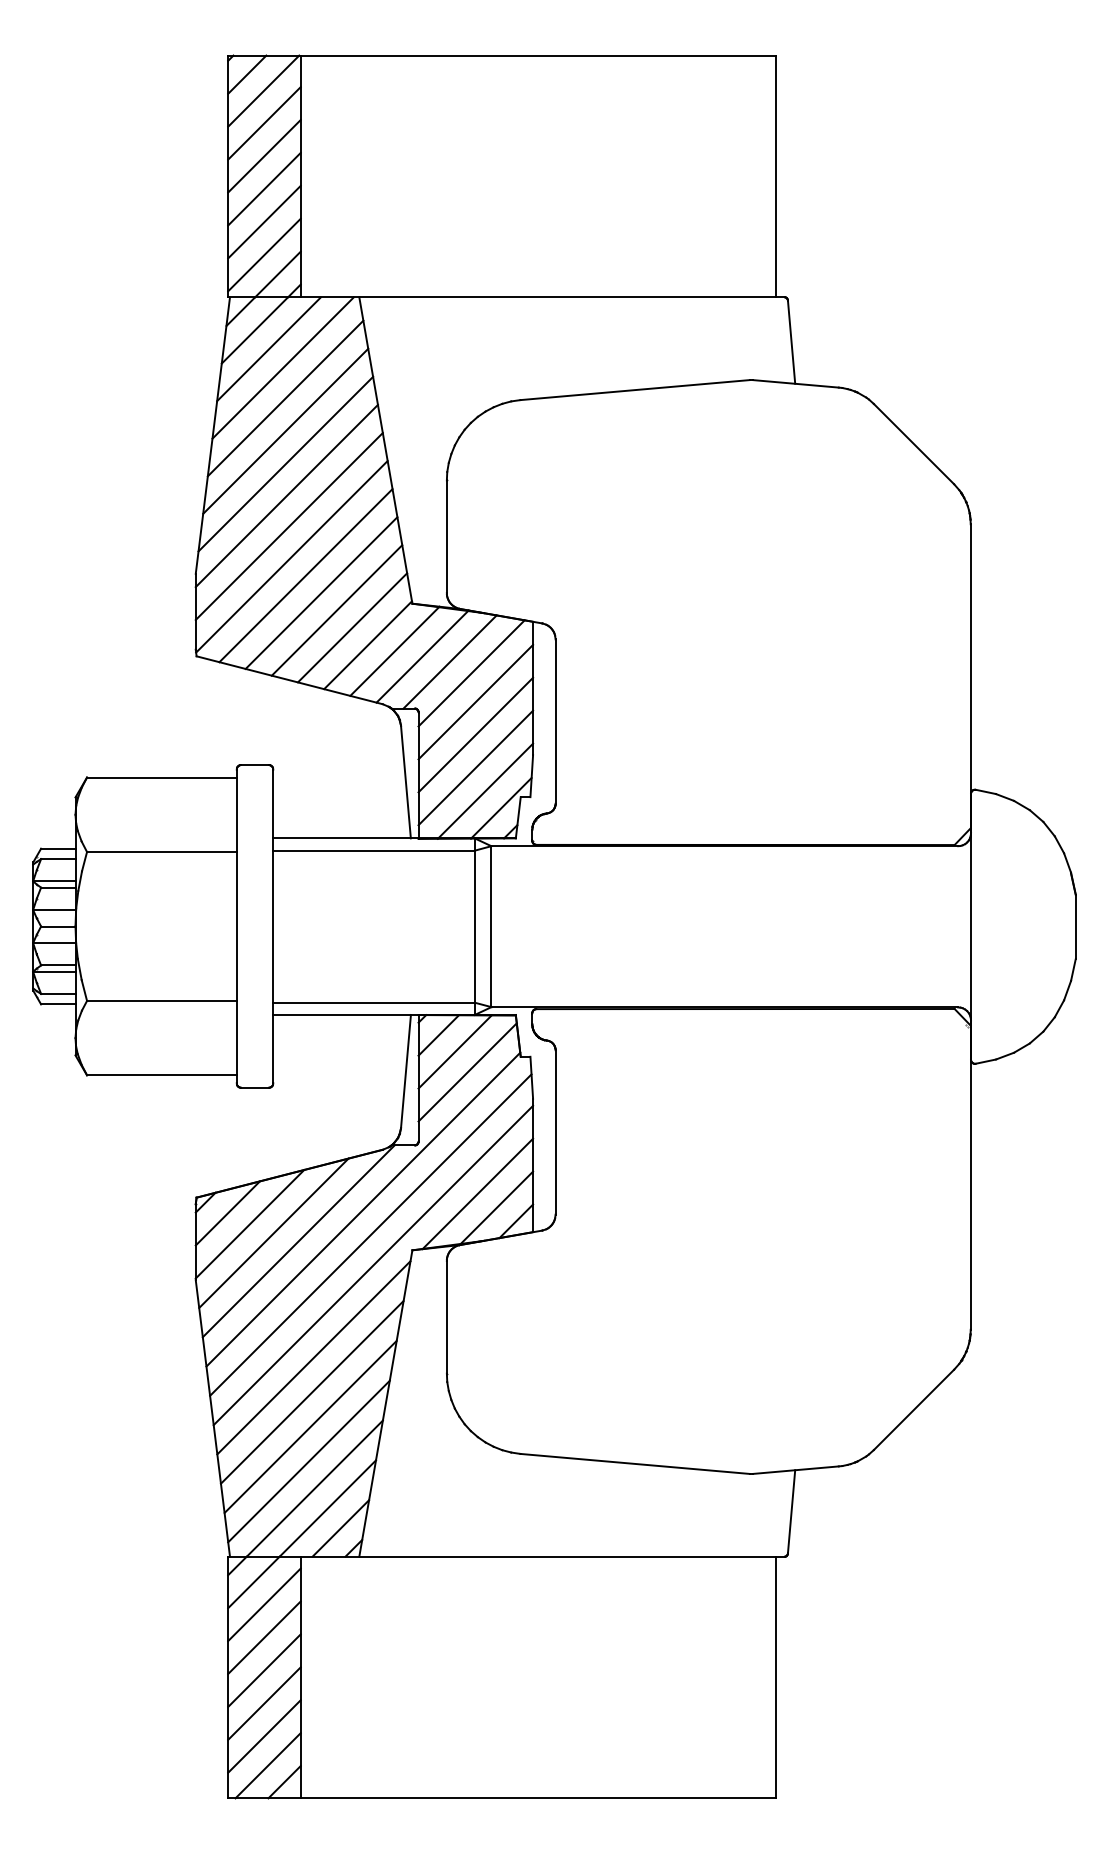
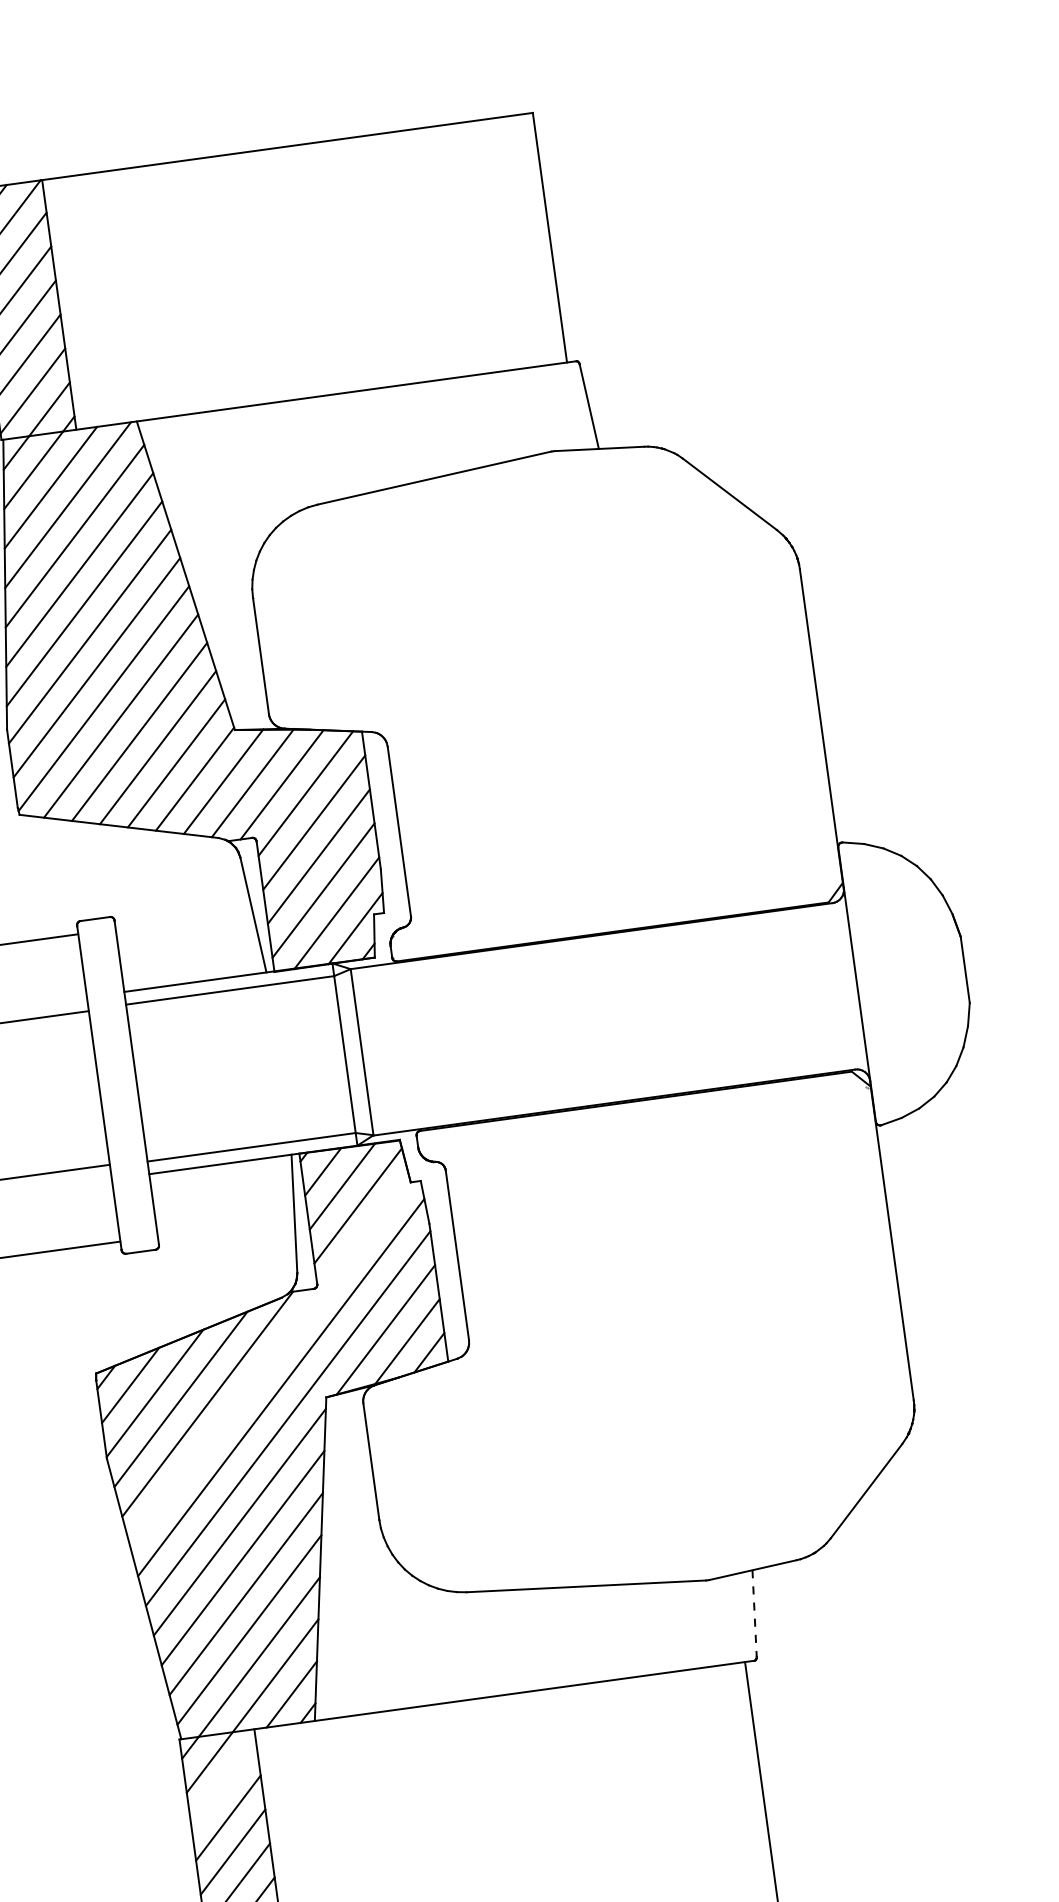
line: (363, 1209) -> (270, 1362), removed
line: (791, 1511) -> (754, 1613), solid -> dashed
line: (264, 1604) -> (223, 1783), removed

